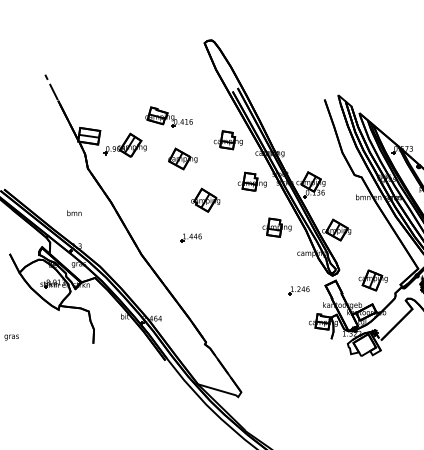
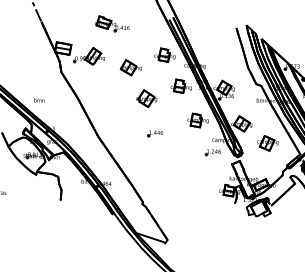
part: (168, 116) -> (111, 23), moved
text: (74, 212) -> (39, 99), moved
part: (190, 237) -> (154, 133), moved
part: (372, 280) -> (267, 143), moved
part: (298, 290) -> (212, 152), moved

